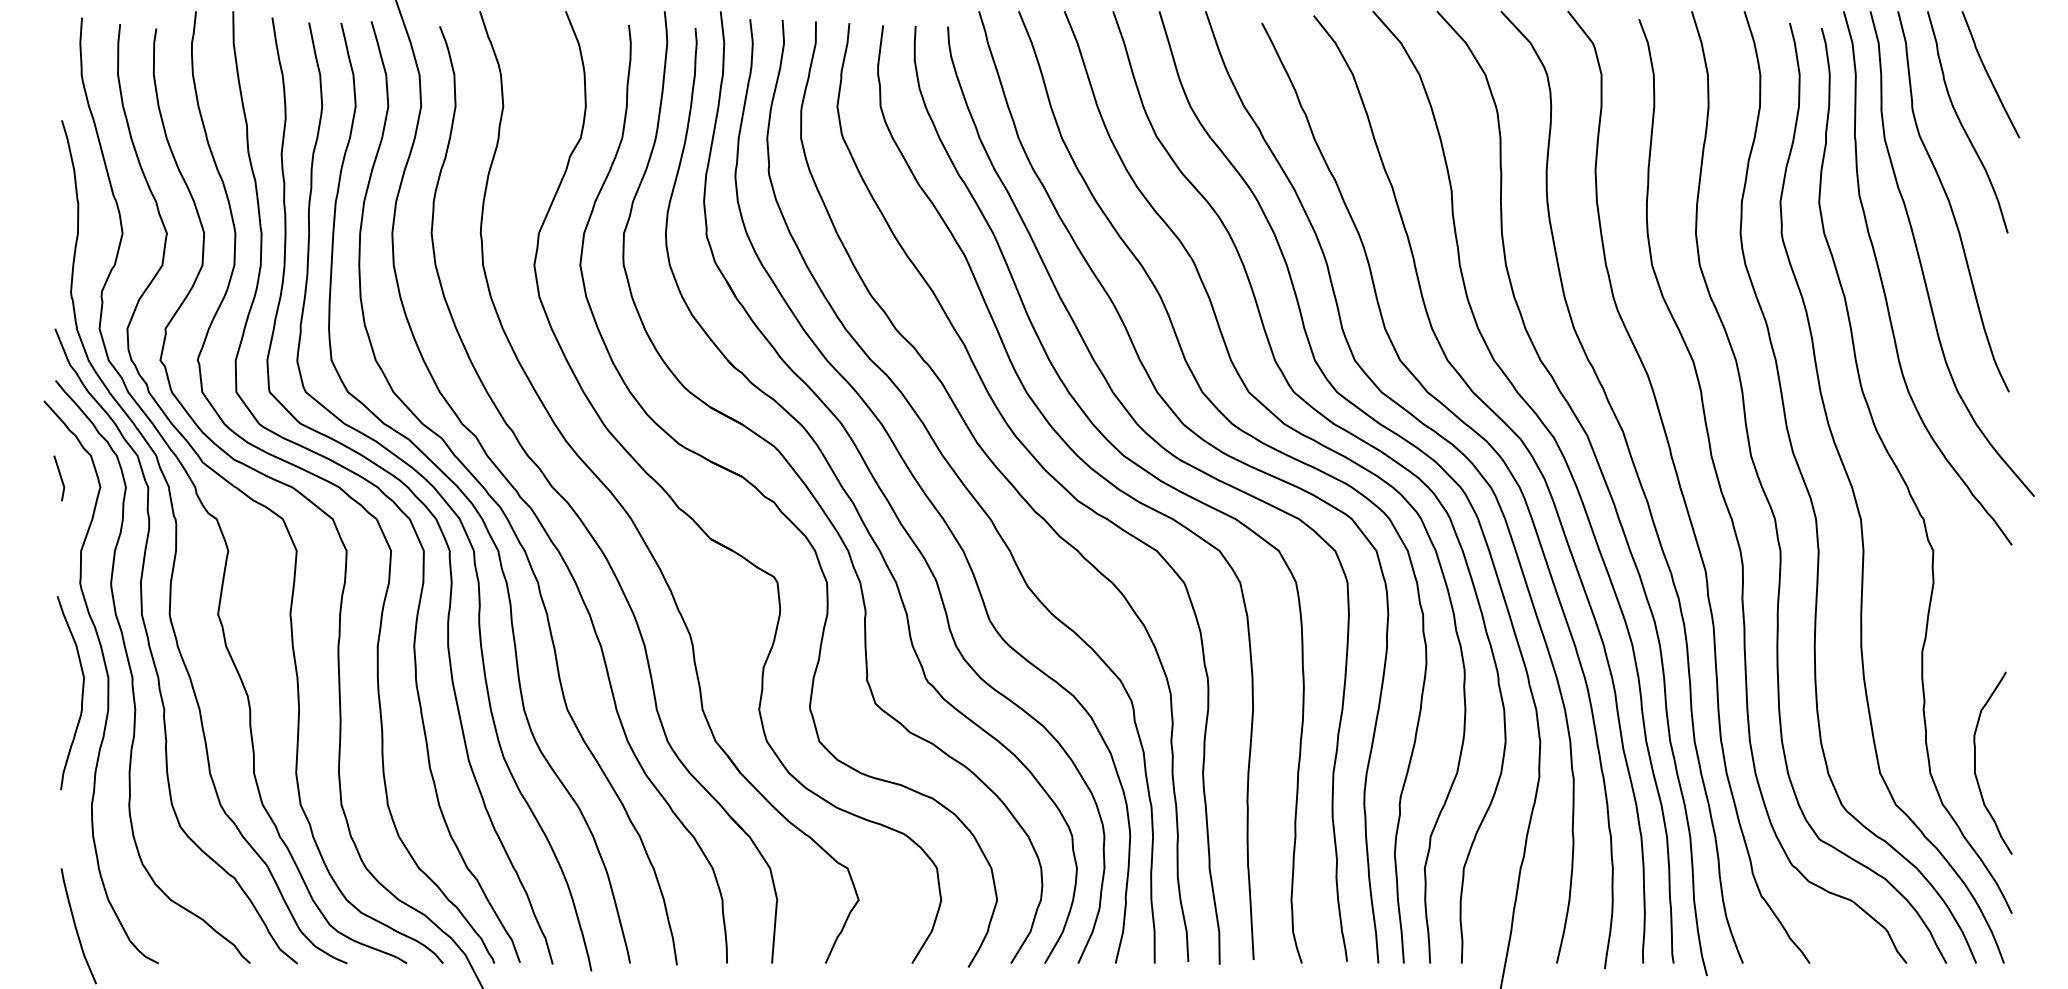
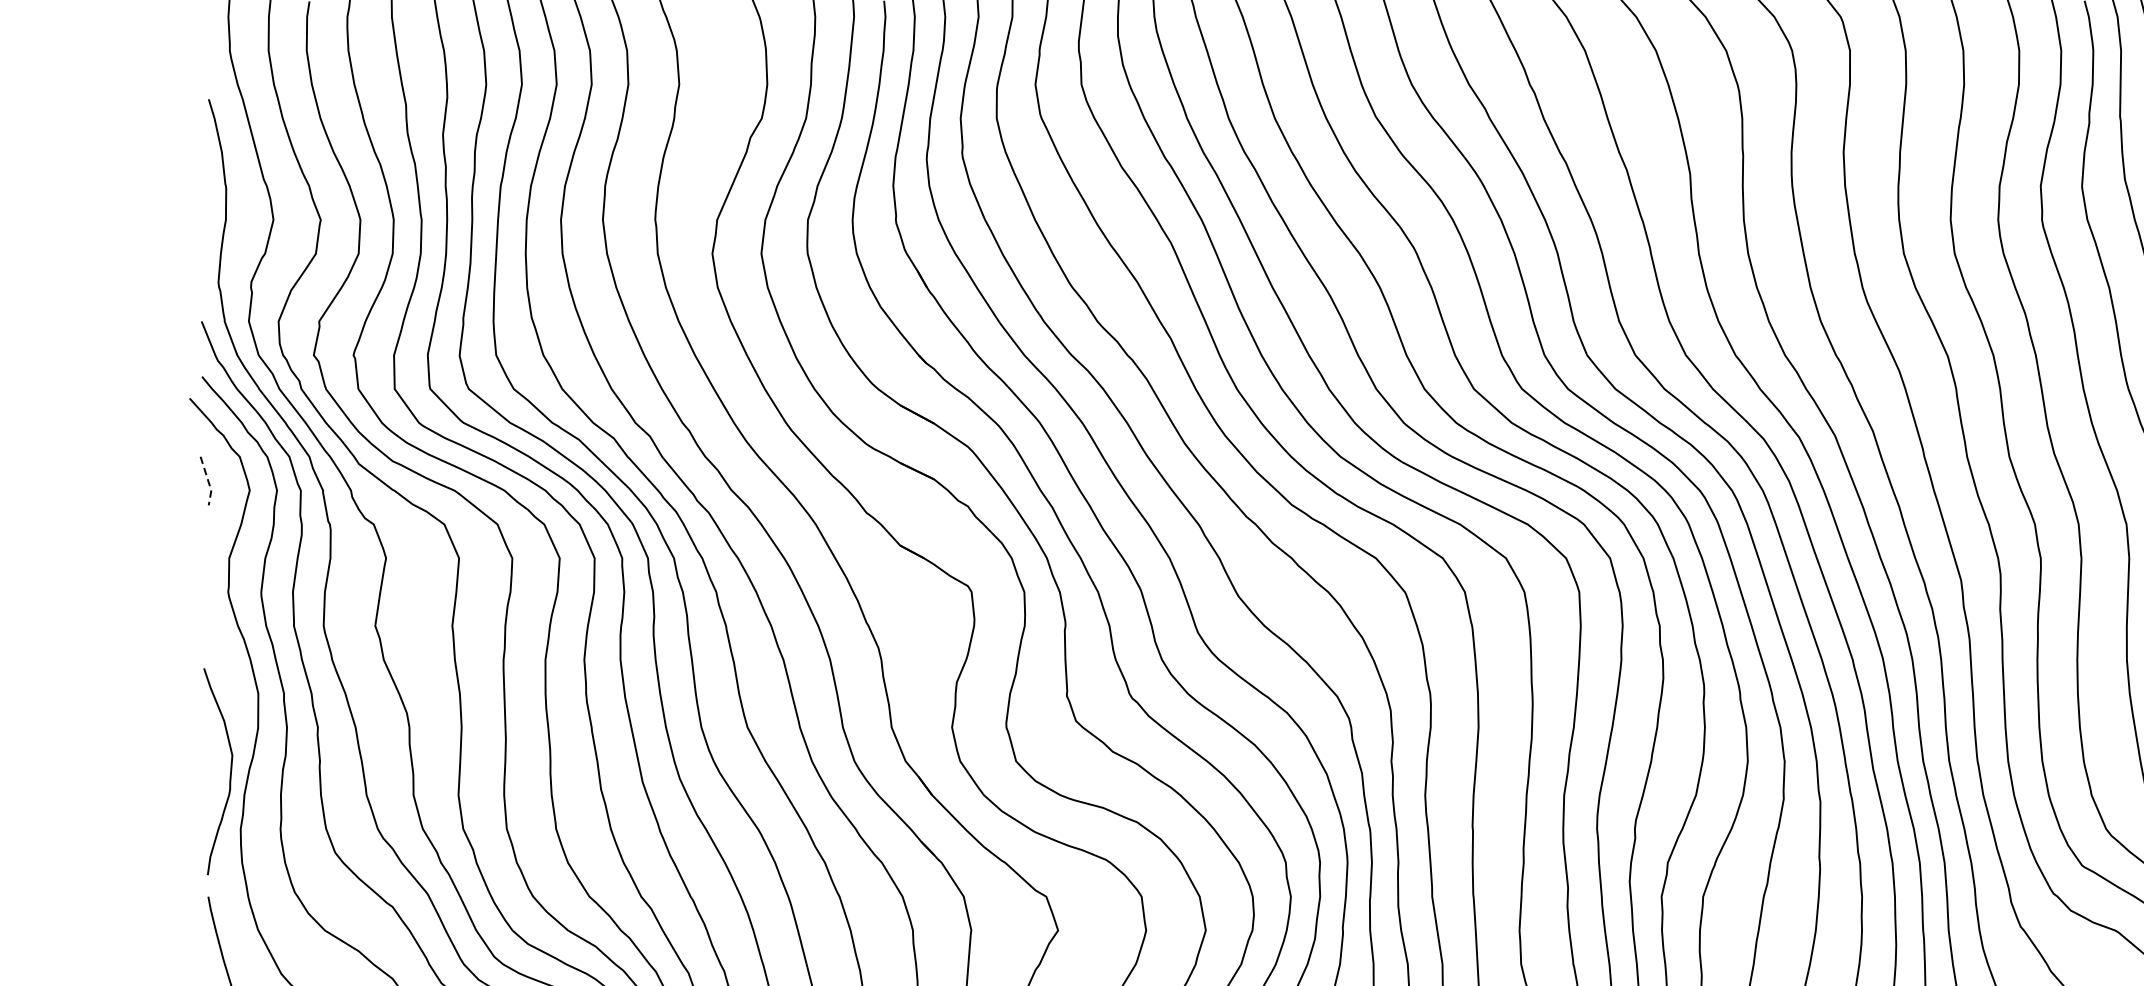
line: (61, 479) -> (208, 482), solid -> dashed
curve: (81, 693) -> (229, 772), moved

